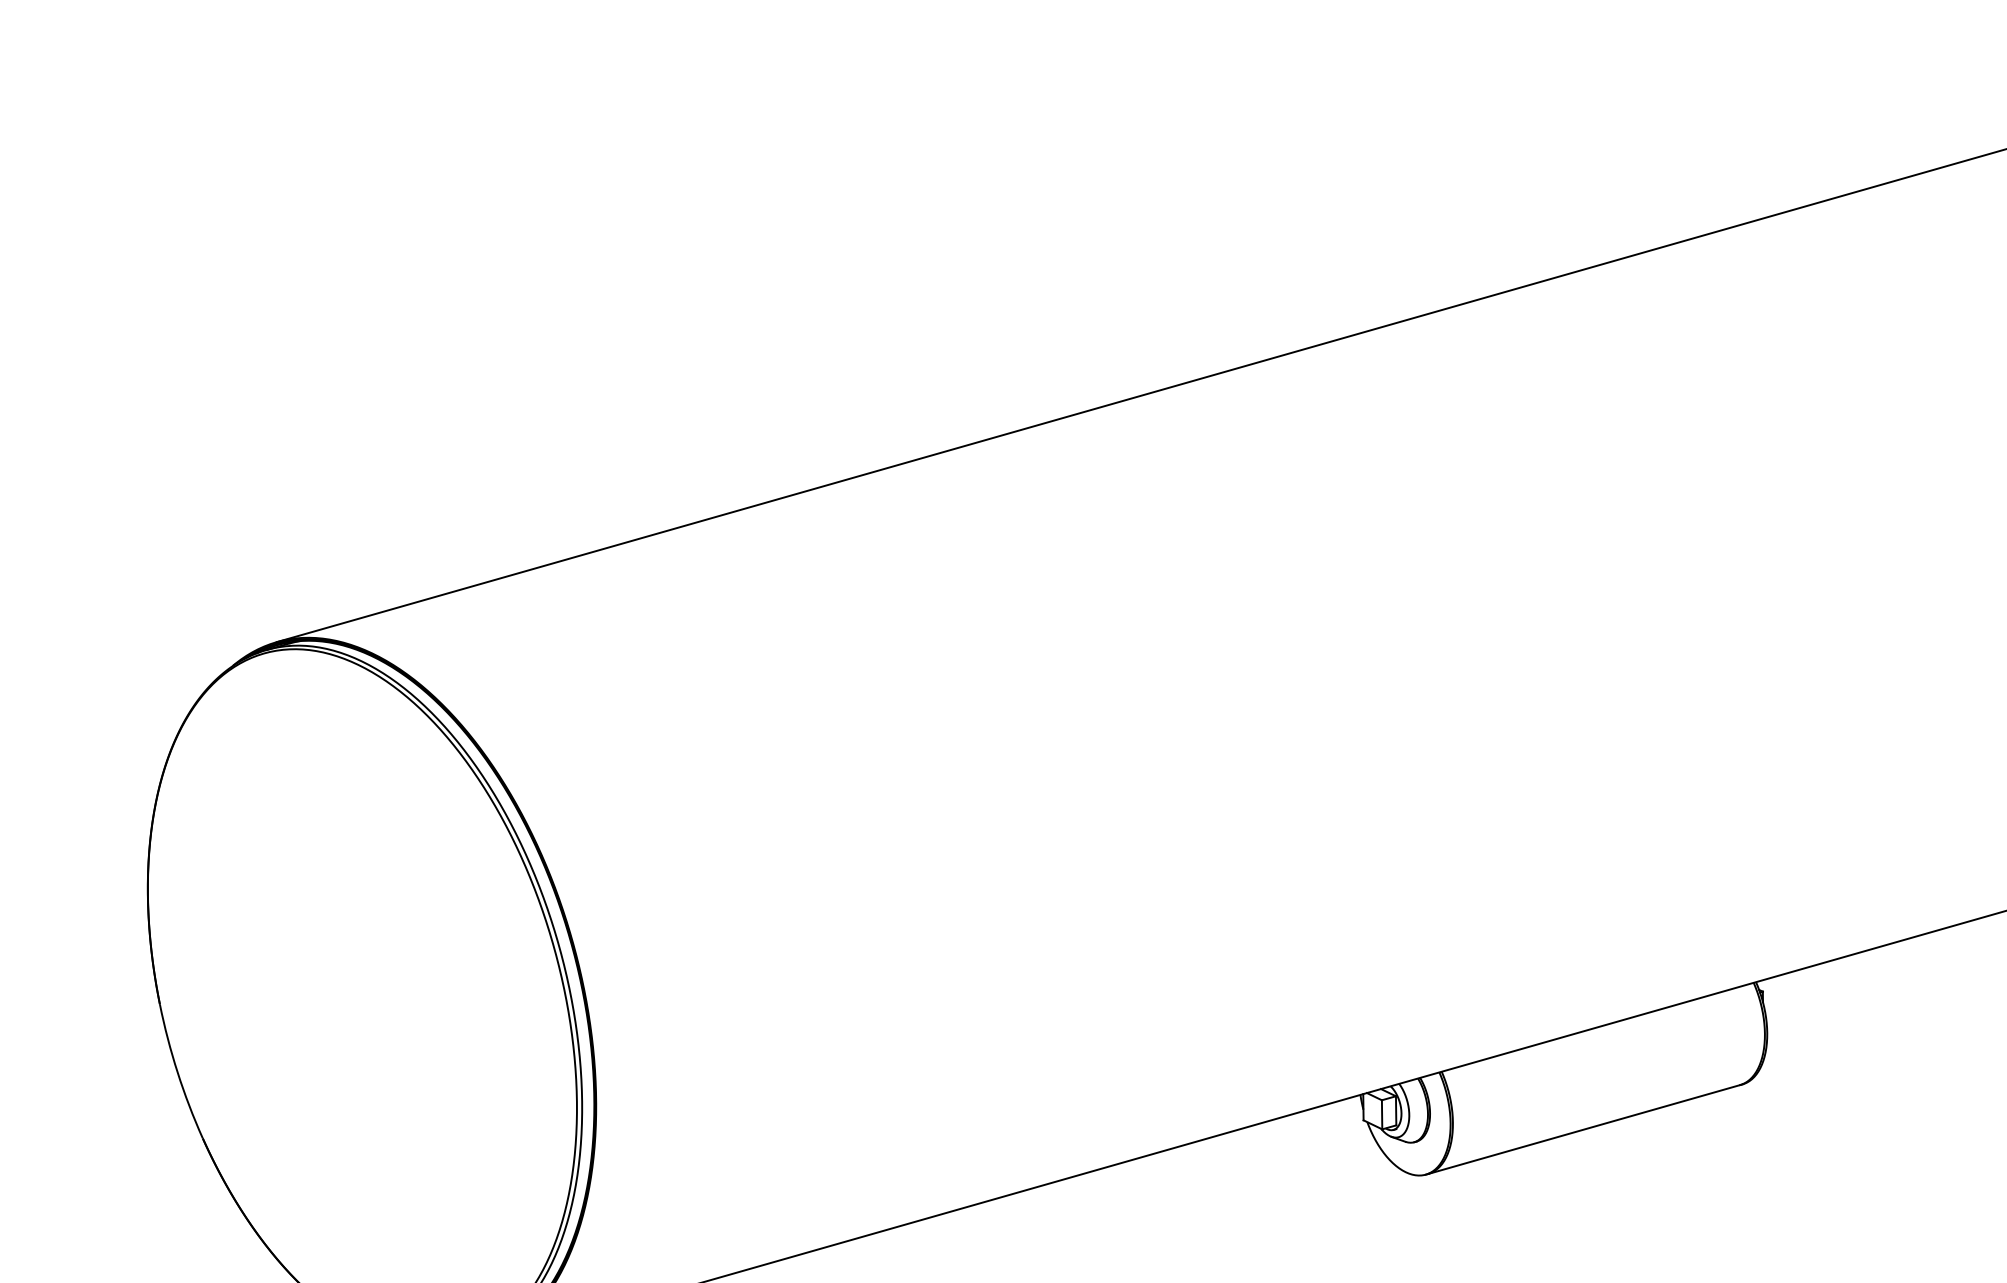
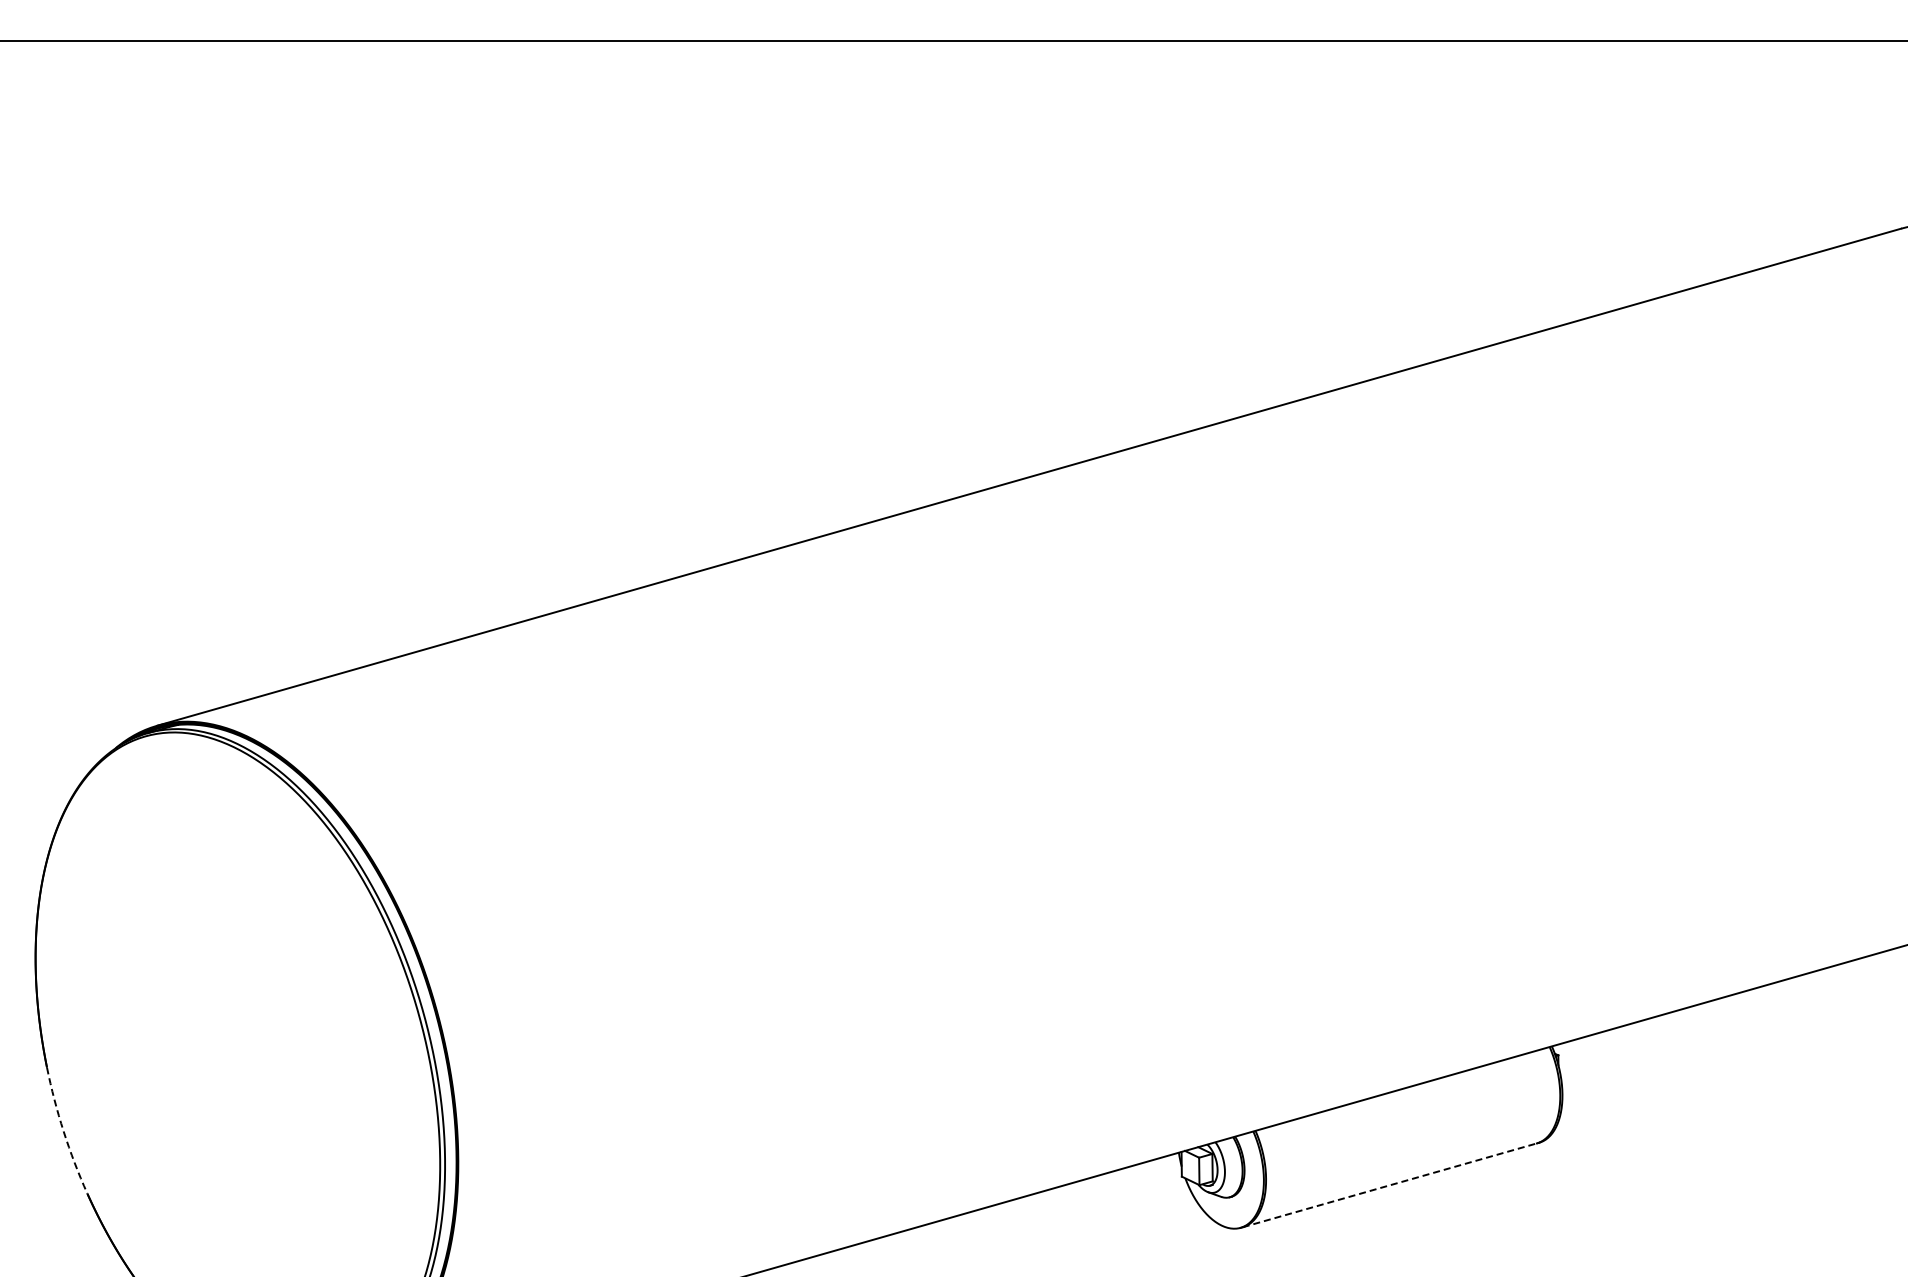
arc: (177, 1072) -> (63, 1131), solid -> dashed
line: (1583, 1129) -> (1389, 1185), solid -> dashed

